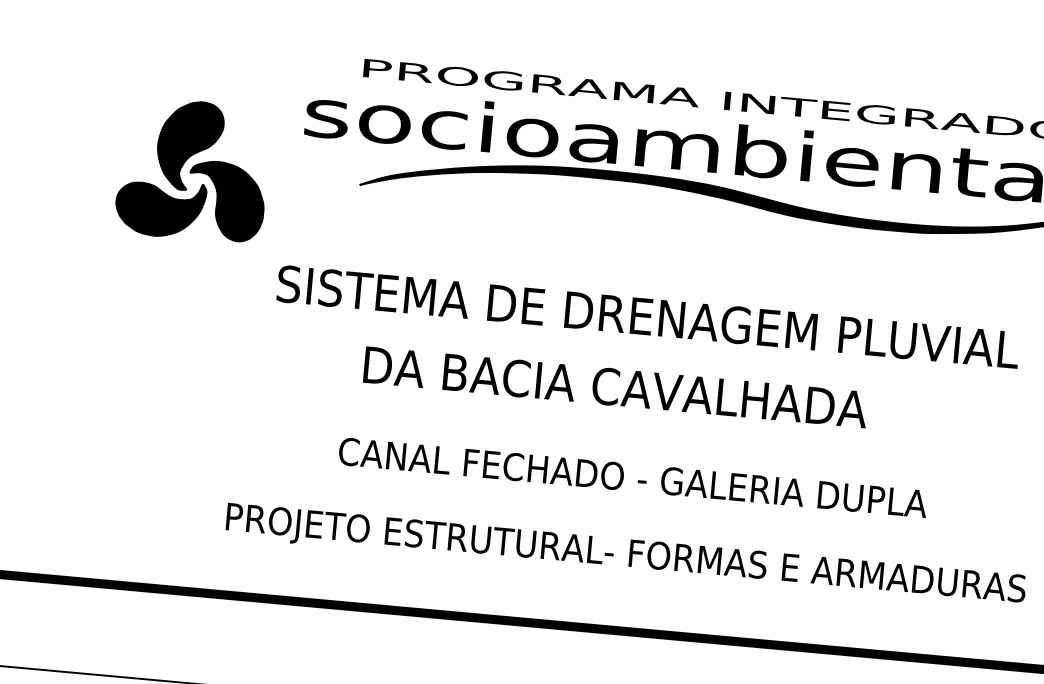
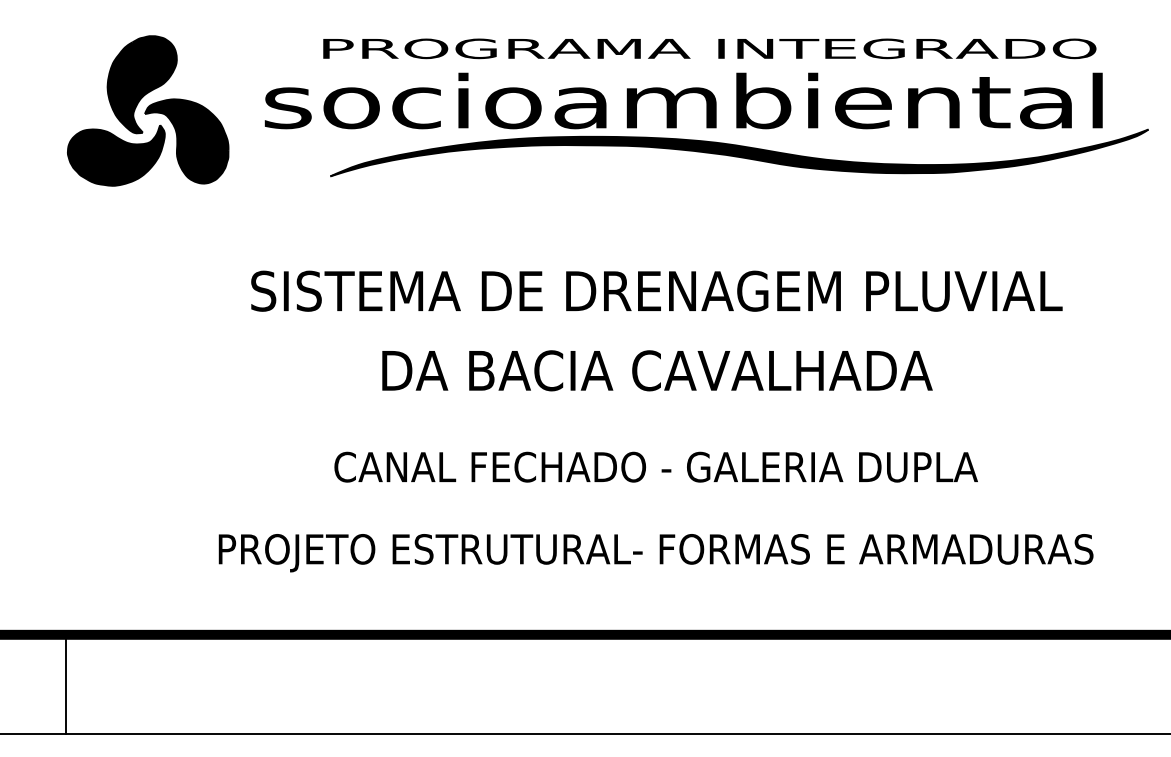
part: (193, 169) -> (148, 110), moved
text: (615, 387) -> (657, 370), moved
line: (76, 627) -> (66, 684), added

